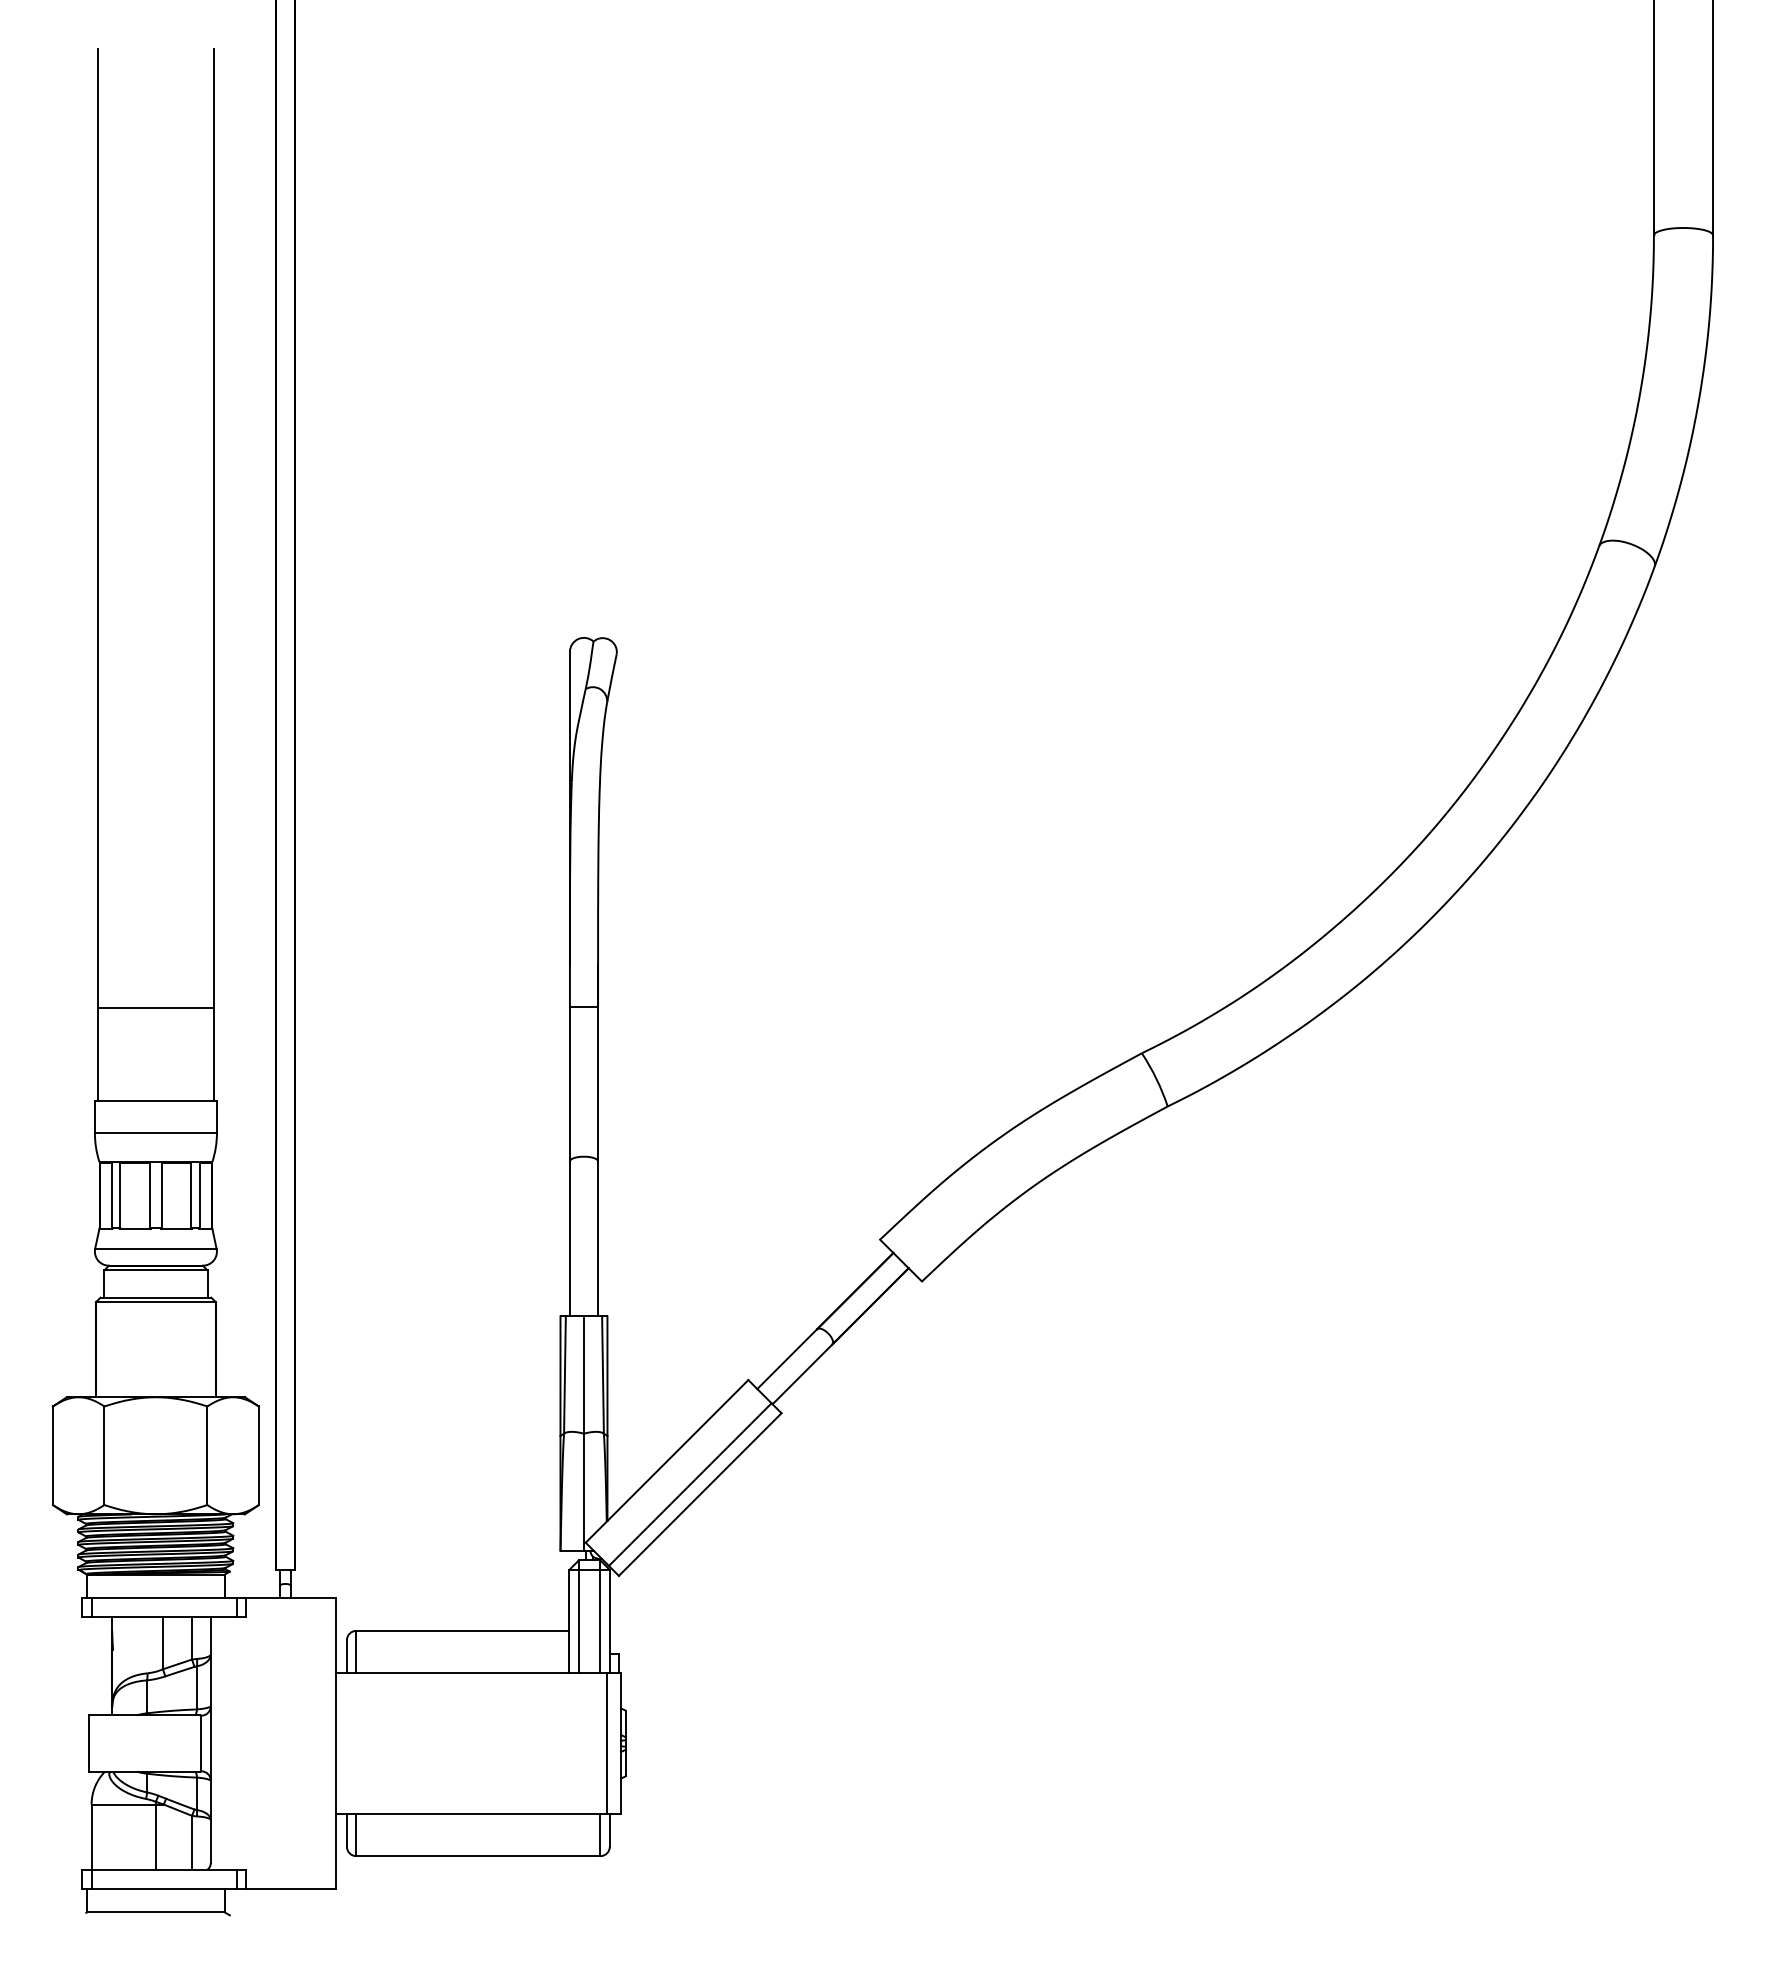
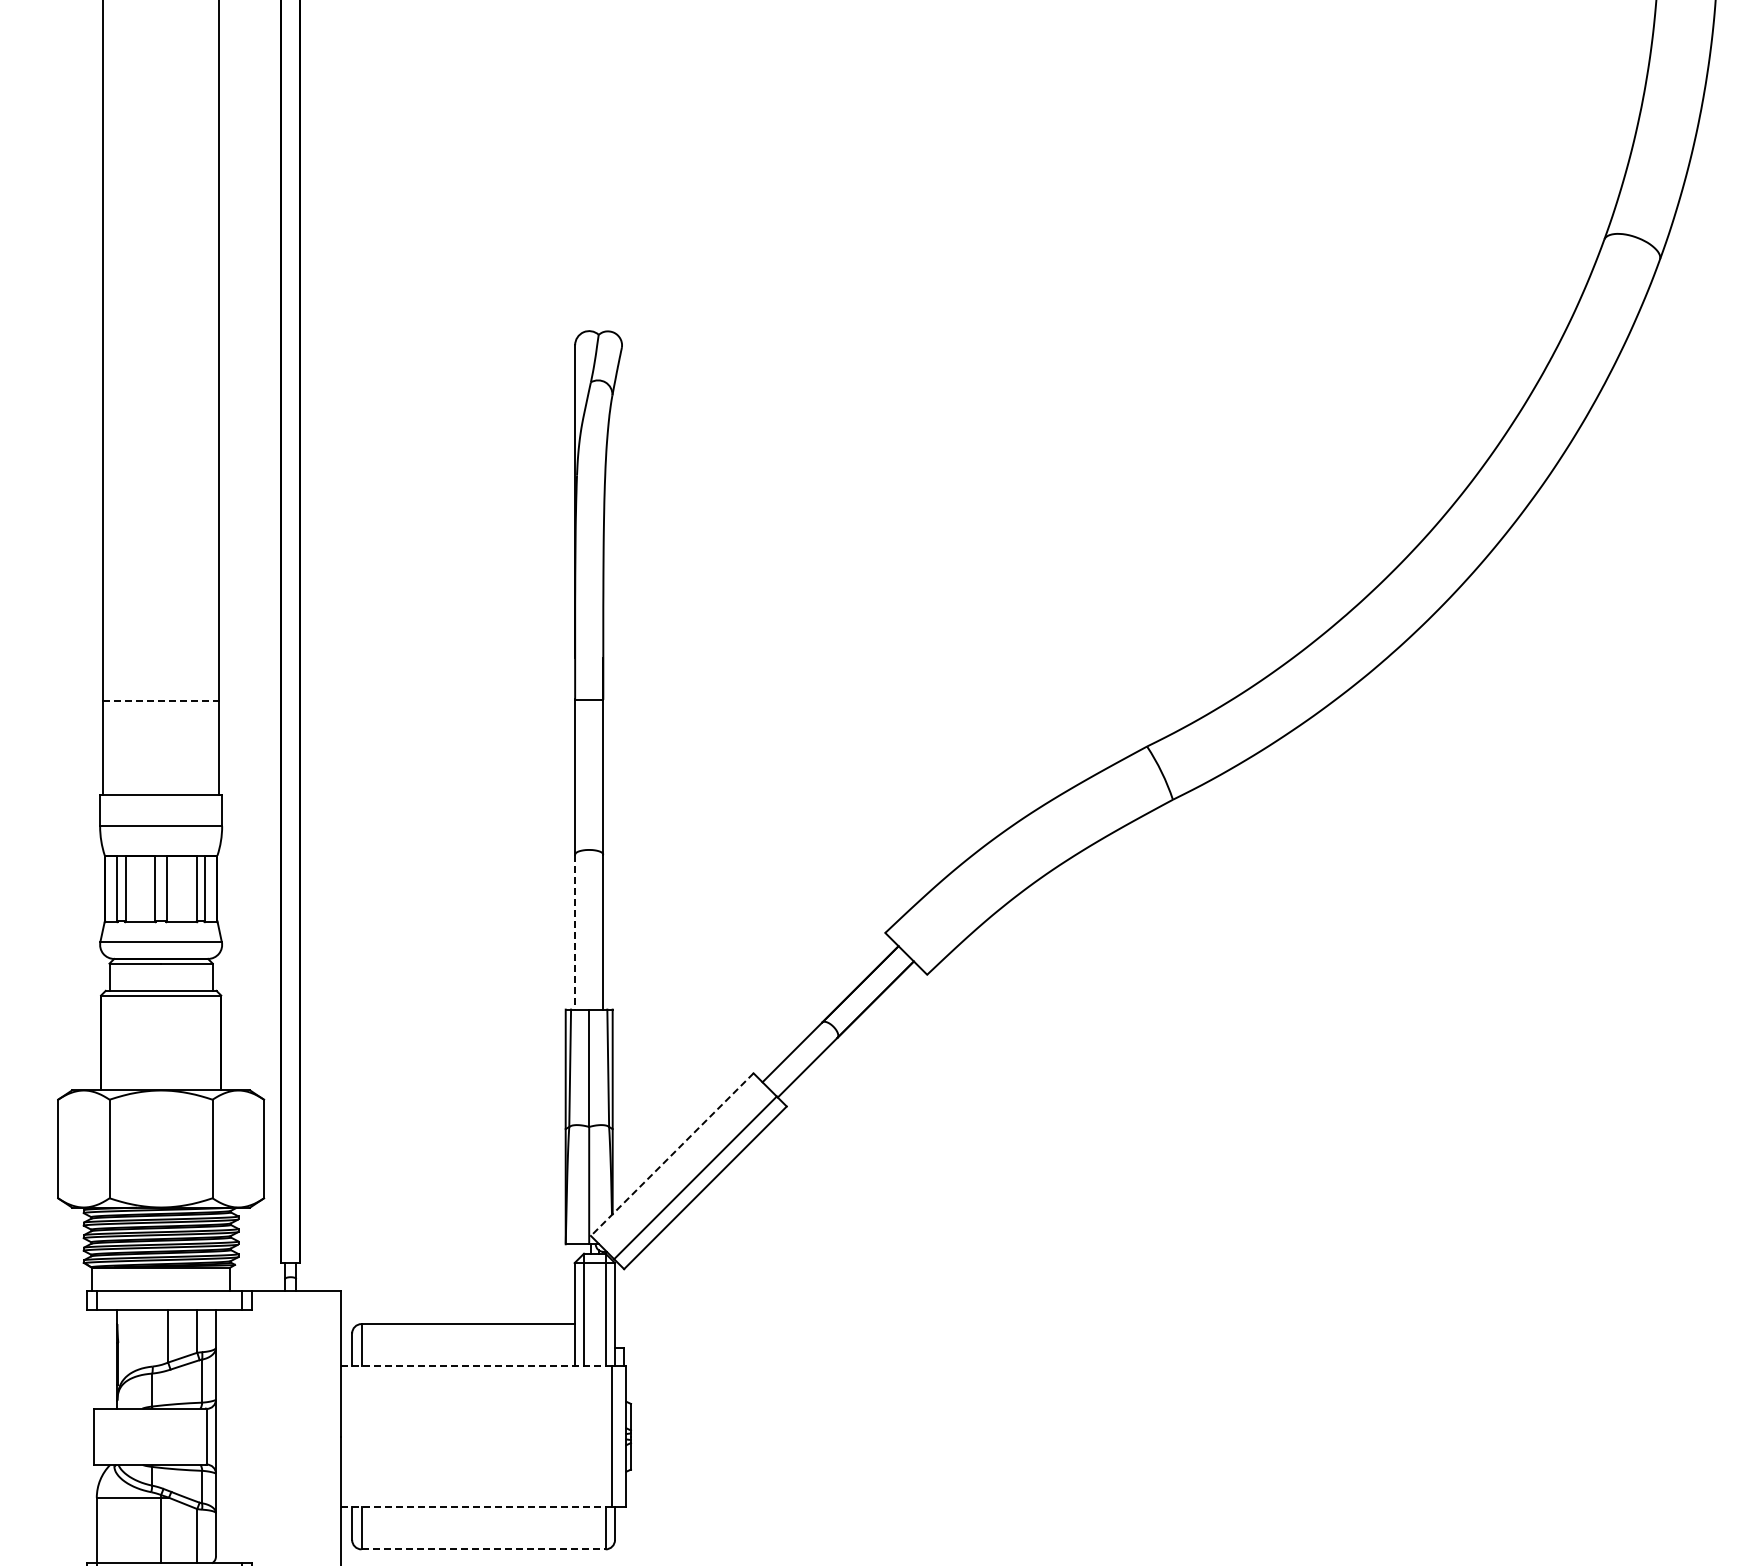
line: (155, 1007) -> (160, 700), solid -> dashed
line: (569, 1239) -> (574, 932), solid -> dashed
line: (666, 1461) -> (671, 1154), solid -> dashed
line: (471, 1673) -> (476, 1366), solid -> dashed
line: (471, 1813) -> (476, 1506), solid -> dashed
line: (478, 1856) -> (483, 1549), solid -> dashed

